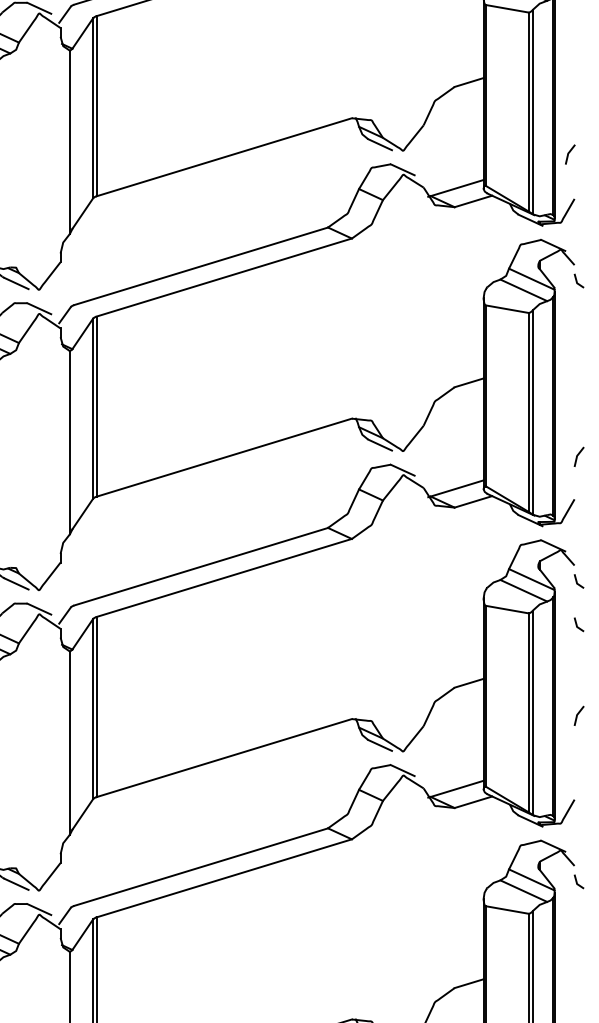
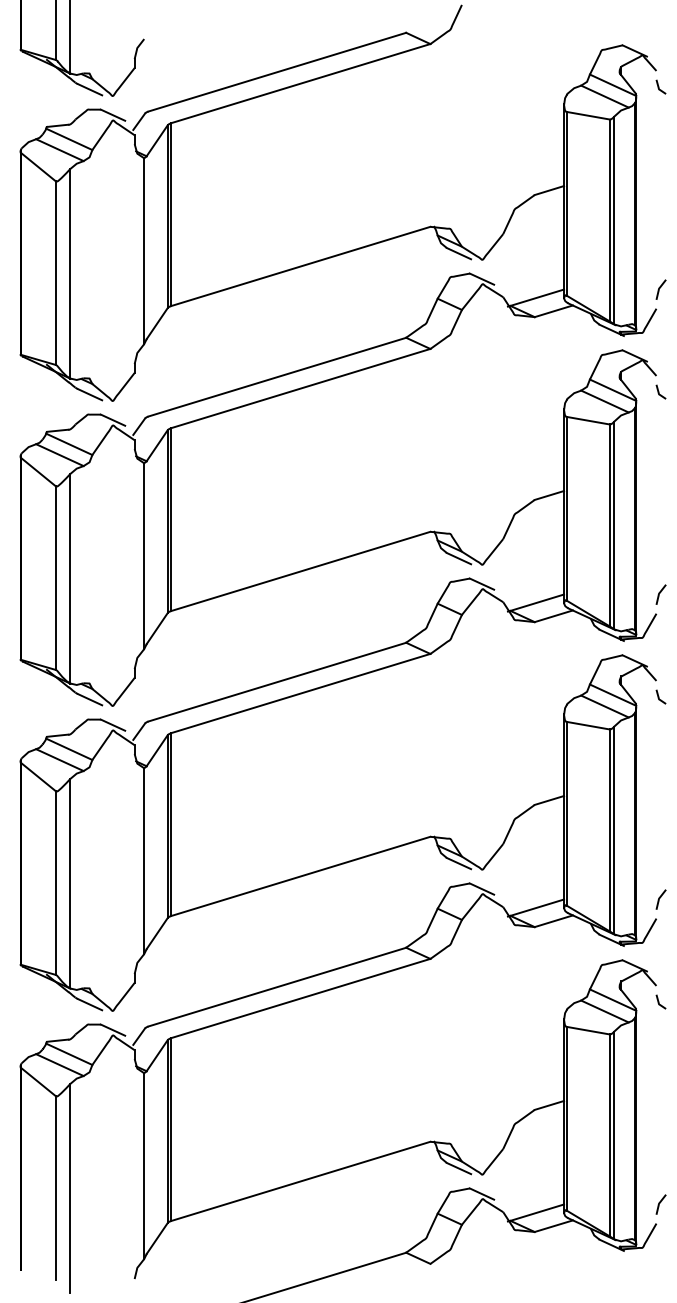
curve: (569, 153) -> (660, 288), moved
curve: (578, 455) -> (660, 593), moved
curve: (577, 624) -> (659, 740), removed
curve: (578, 714) -> (660, 898), moved

